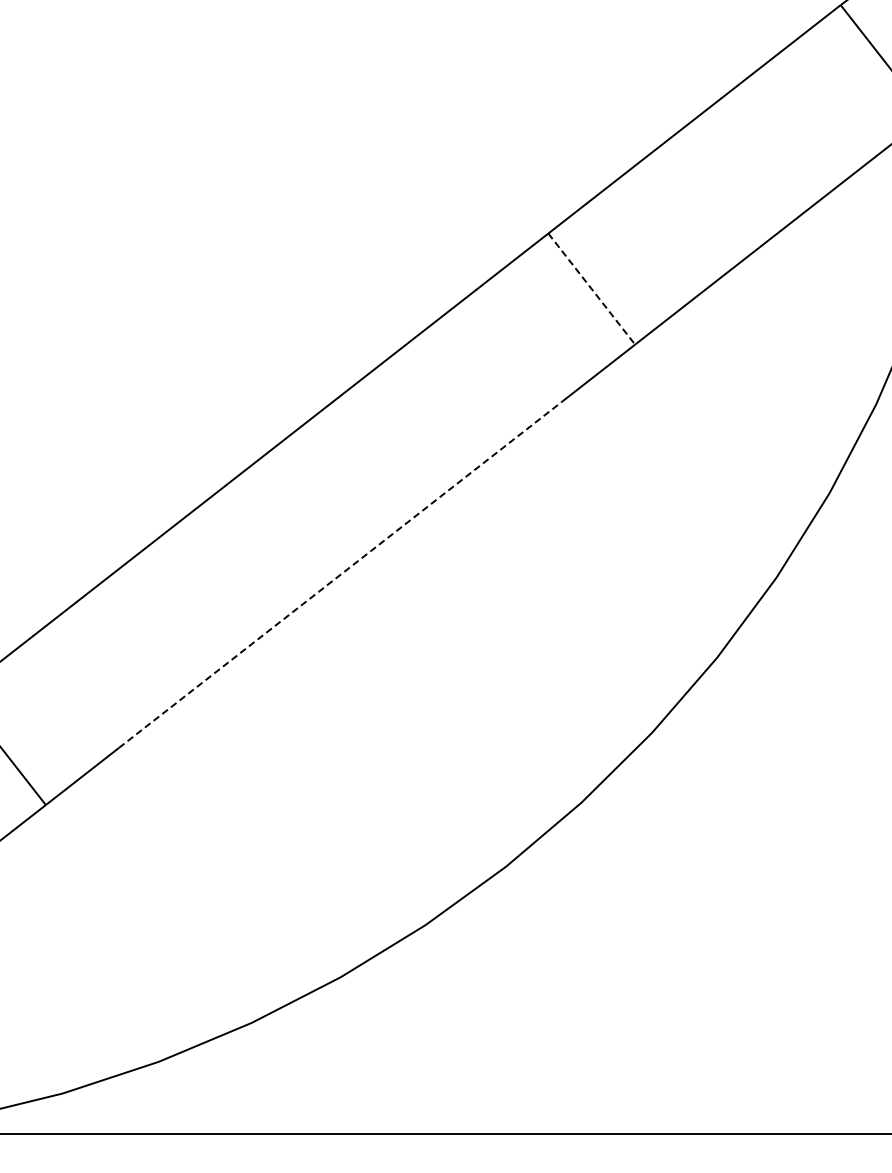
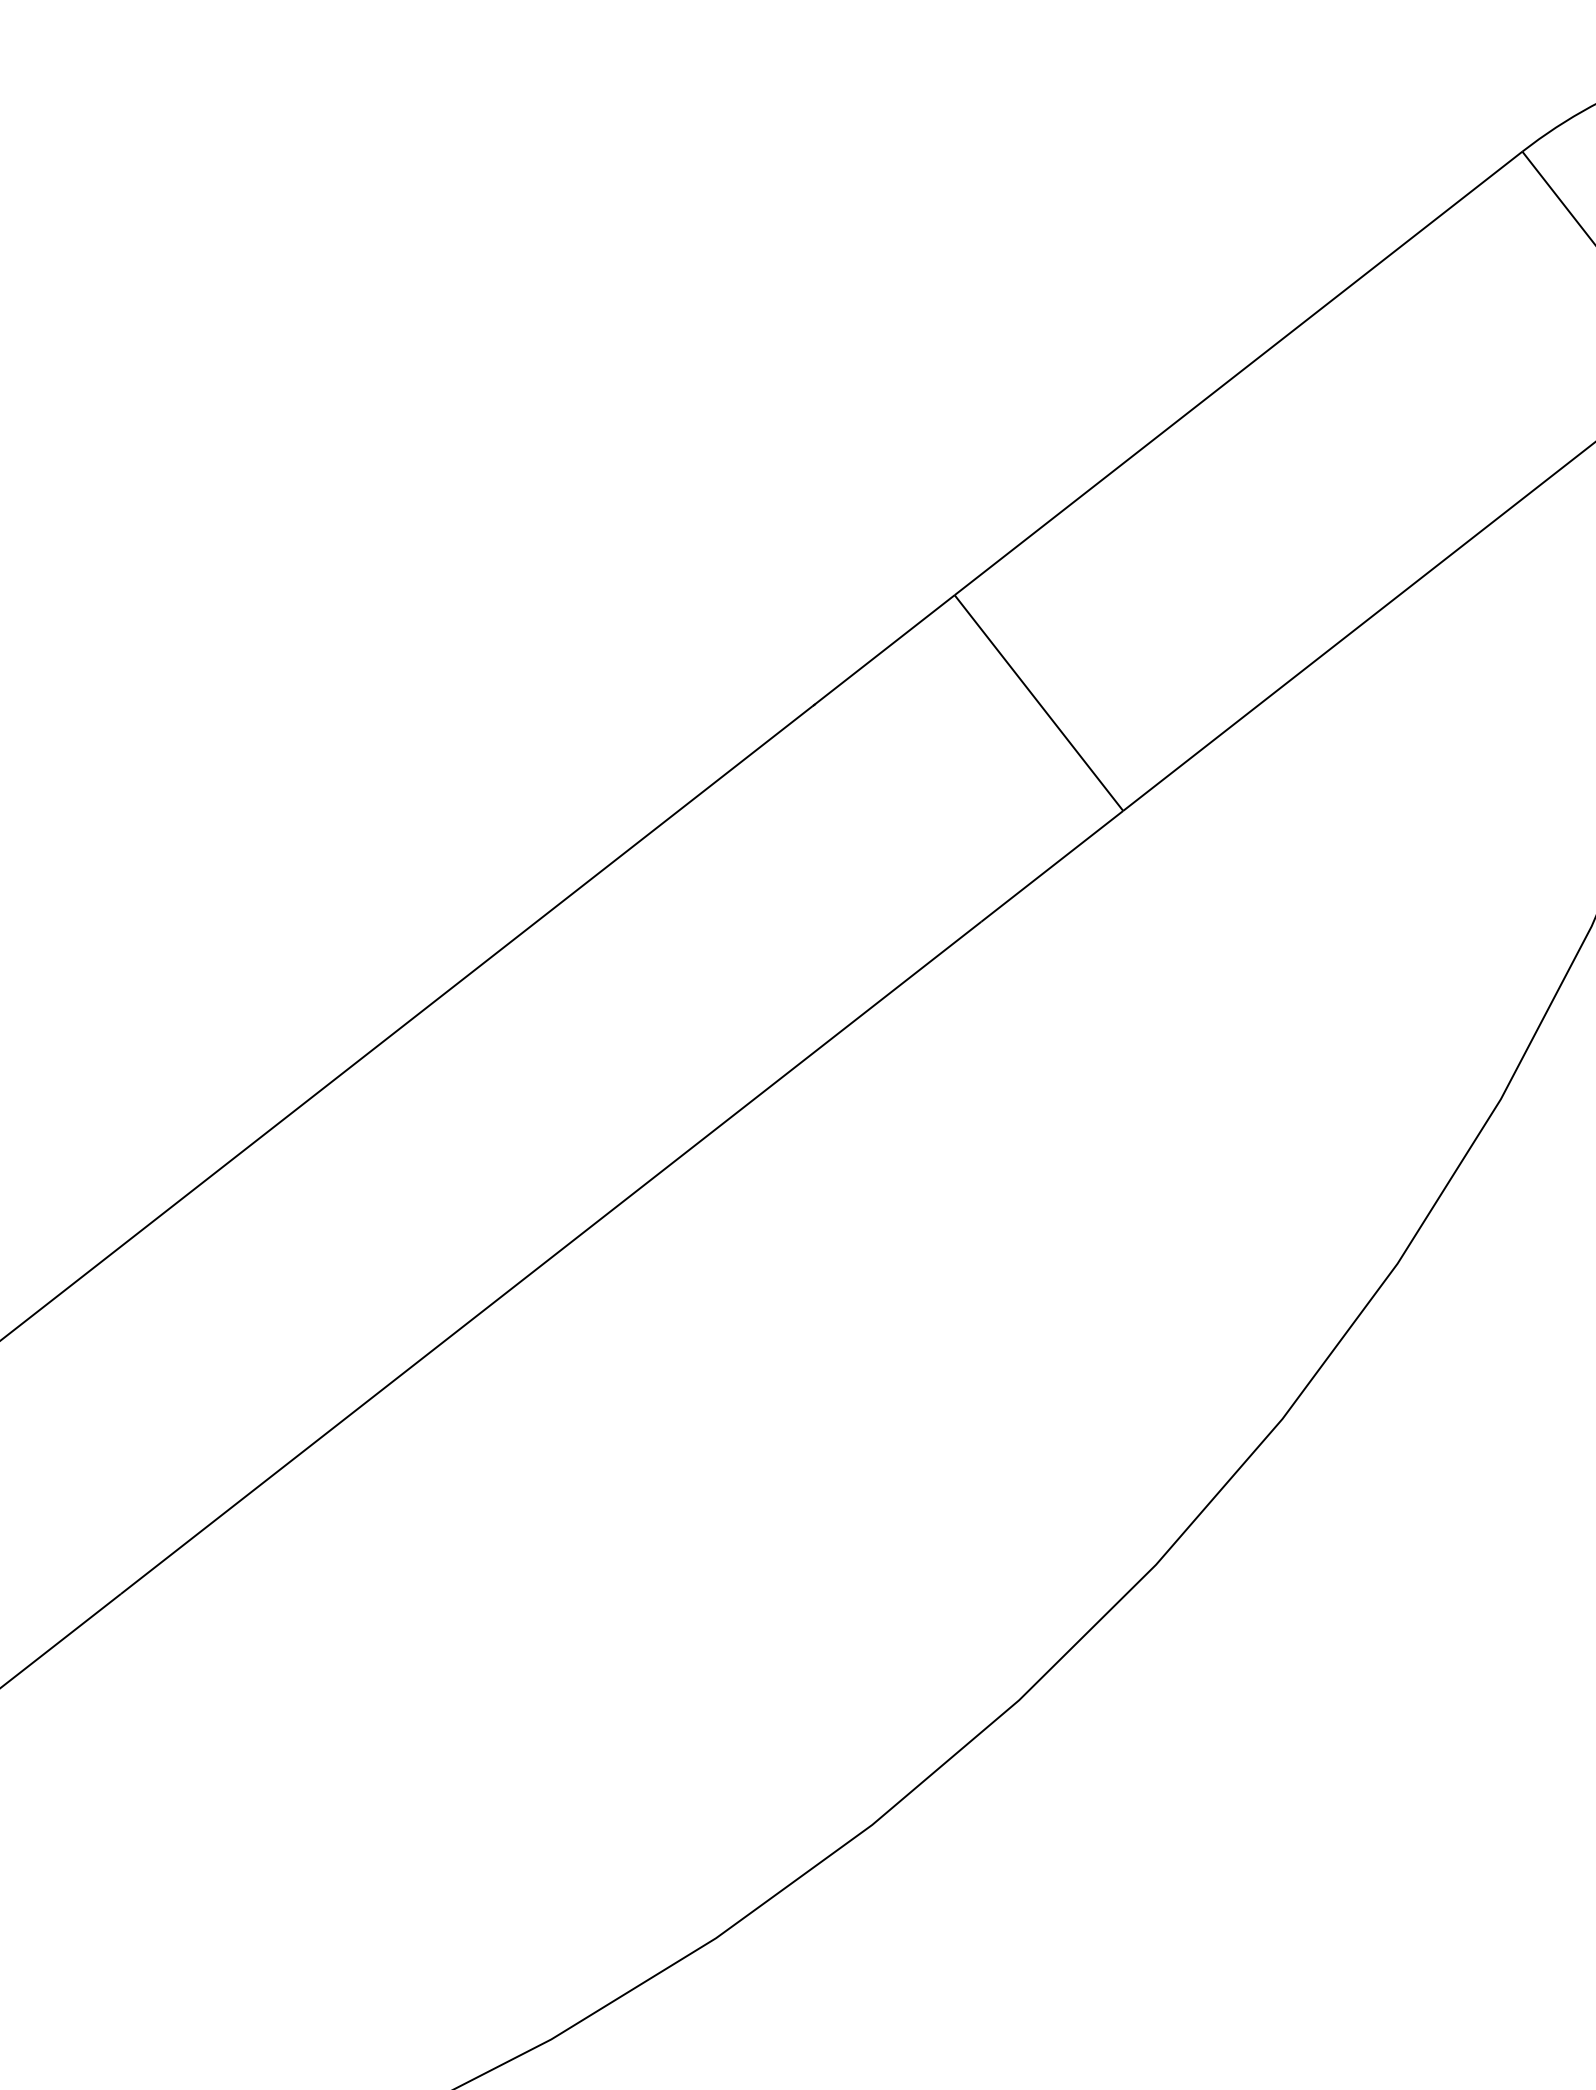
line: (592, 289) -> (1040, 703), dashed -> solid
line: (340, 574) -> (551, 1257), dashed -> solid

